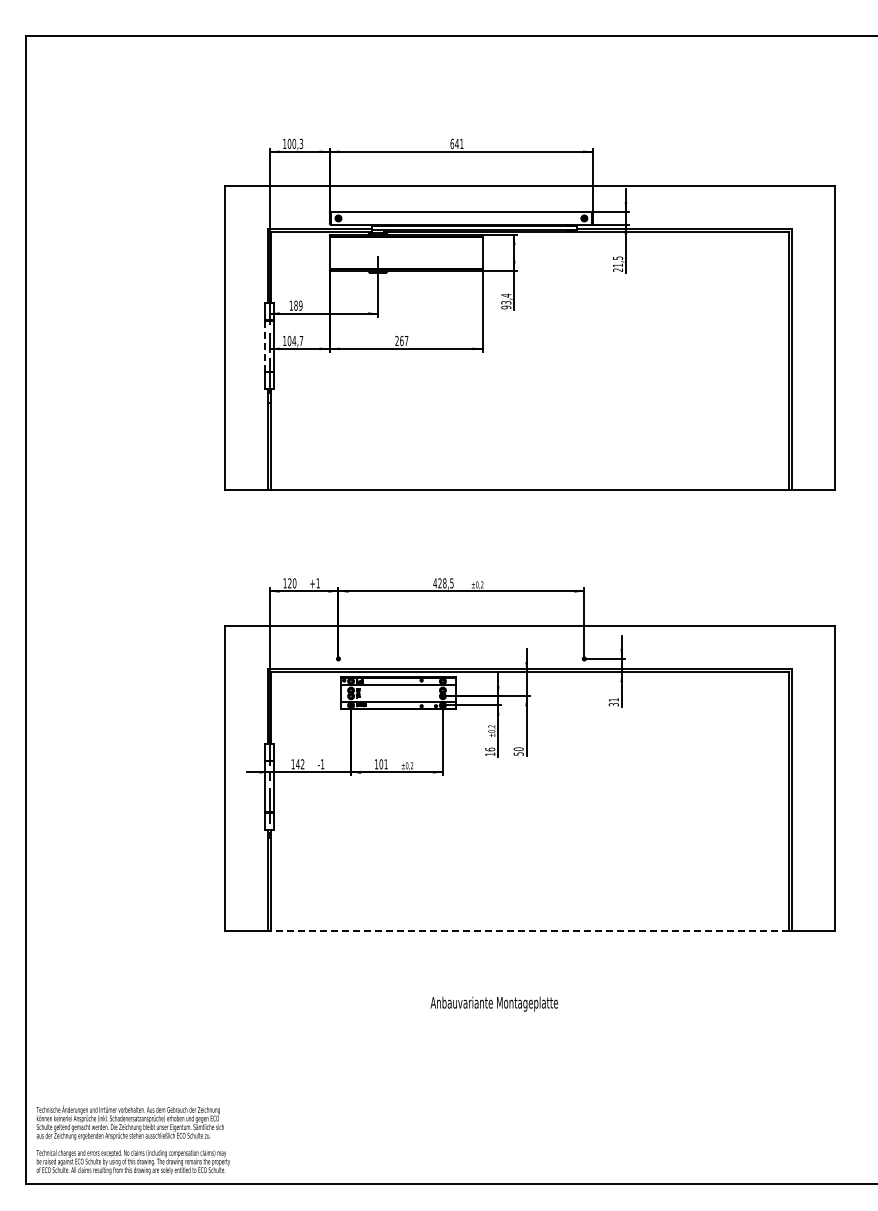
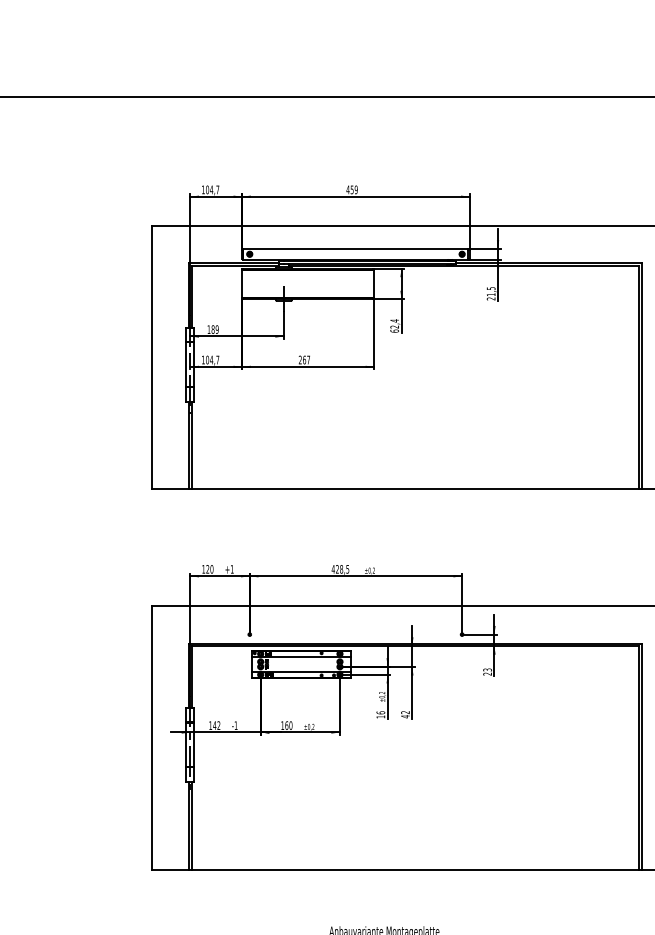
text: (297, 143) -> (214, 189), 100,3 -> 104,7
text: (456, 143) -> (351, 189), 641 -> 459
text: (506, 305) -> (394, 329), 93,4 -> 62,4
line: (265, 346) -> (186, 364), dashed -> solid
text: (613, 702) -> (487, 672), 31 -> 23
text: (518, 751) -> (405, 714), 50 -> 42
text: (383, 764) -> (288, 725), 101 -> 160
line: (529, 930) -> (414, 869), dashed -> solid

